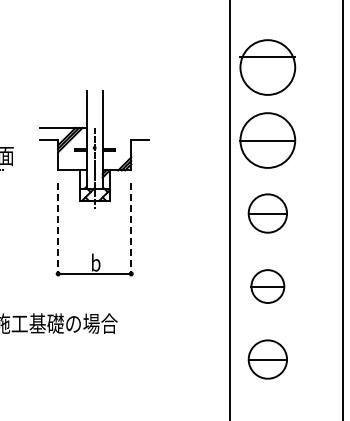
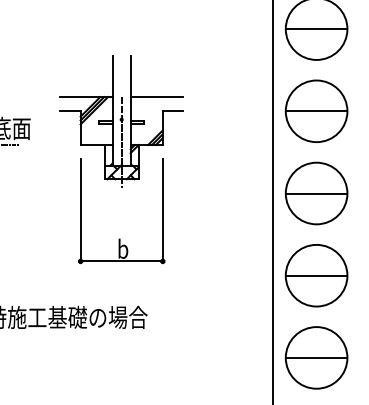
line: (267, 56) -> (316, 29), moved
line: (125, 127) -> (156, 96), added
part: (267, 213) -> (316, 193), size x1.43
line: (58, 228) -> (80, 210), dashed -> solid
line: (131, 228) -> (163, 210), dashed -> solid
part: (267, 286) -> (316, 275), size x1.67
part: (267, 359) -> (316, 357), size x1.43

